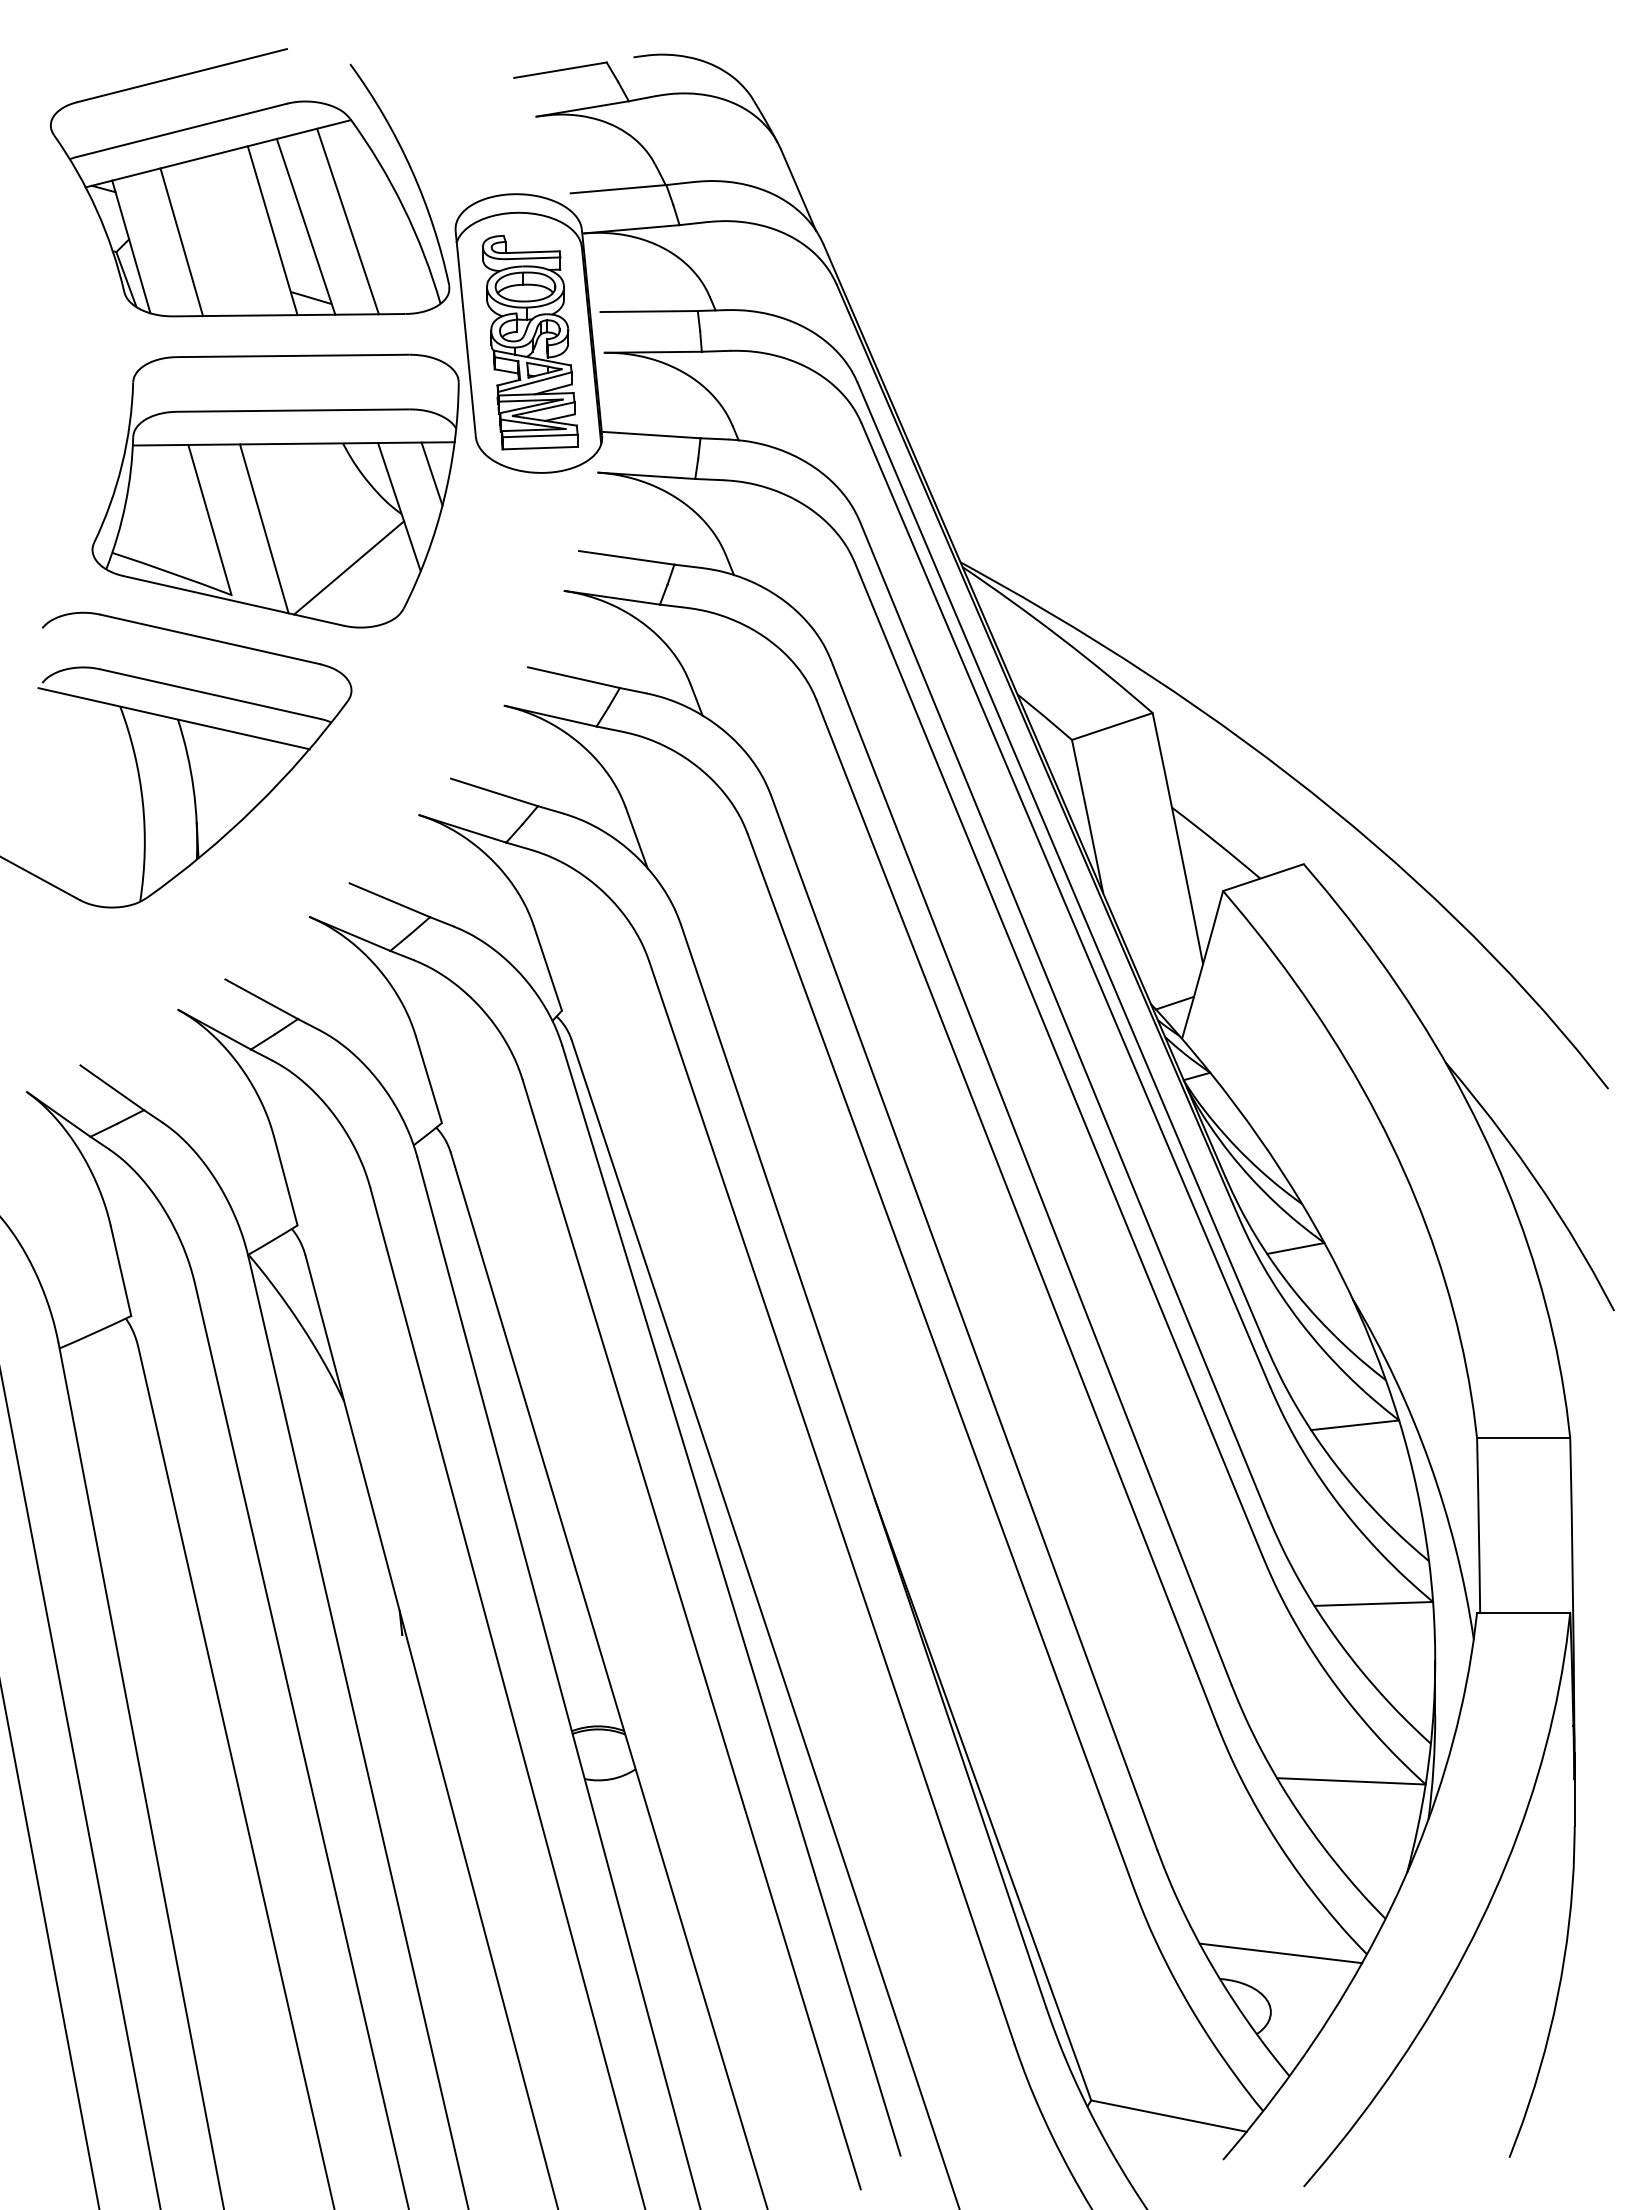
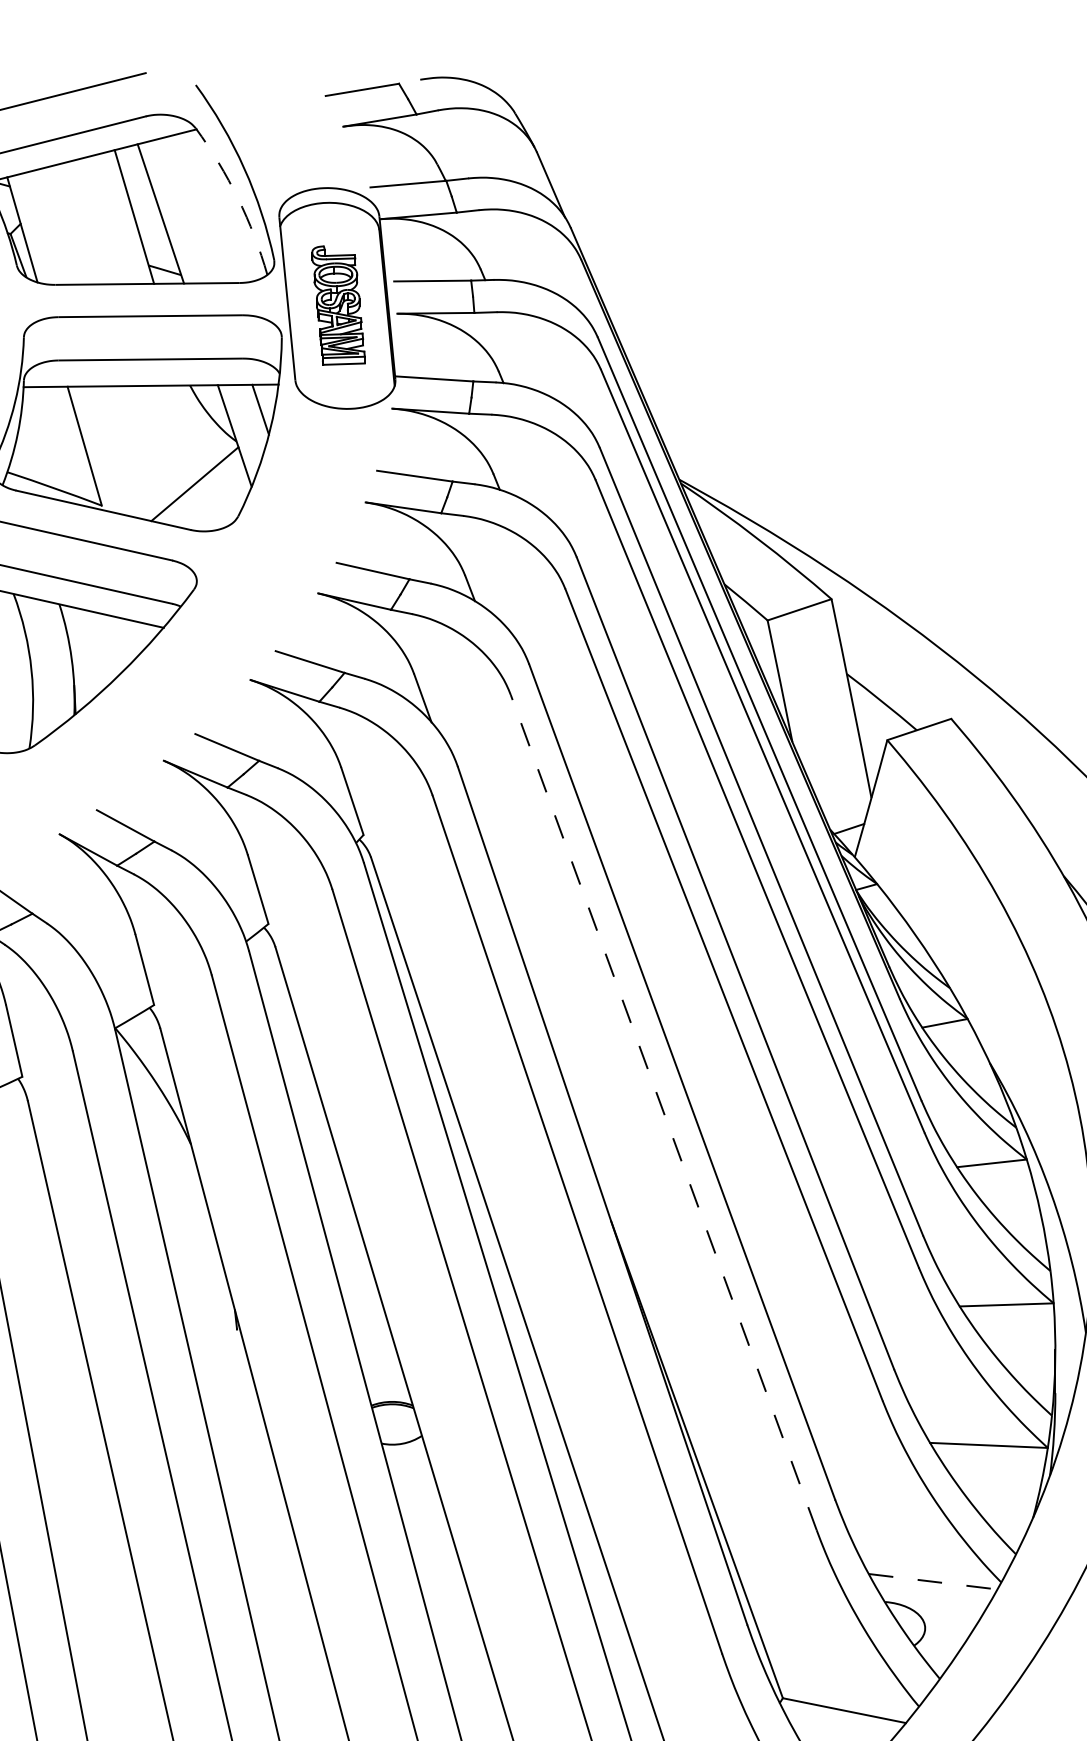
arc: (403, 207) -> (238, 198), solid -> dashed
line: (347, 221) -> (193, 209), removed
line: (181, 242) -> (62, 226), removed
part: (530, 342) -> (338, 305), size x0.7
line: (264, 528) -> (127, 452), removed
line: (940, 1360) -> (663, 1112), solid -> dashed
line: (1281, 1953) -> (933, 1581), solid -> dashed

